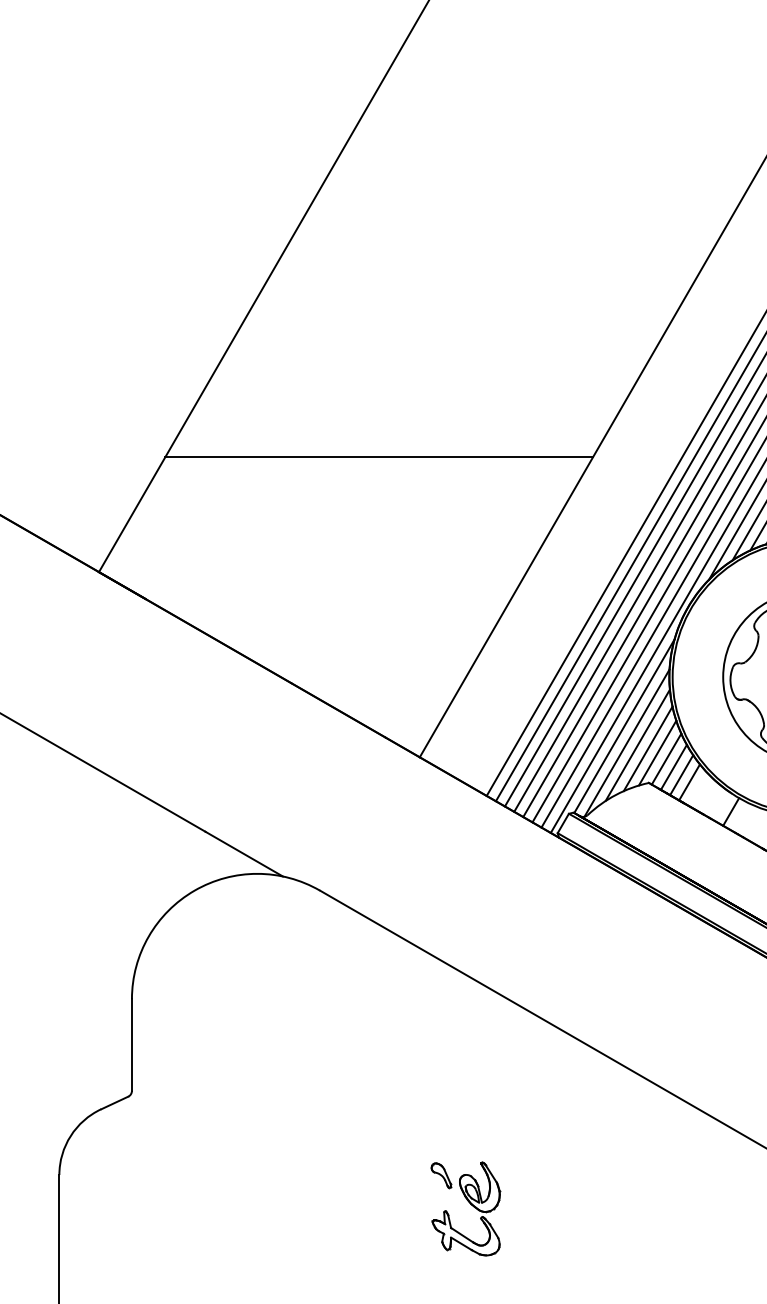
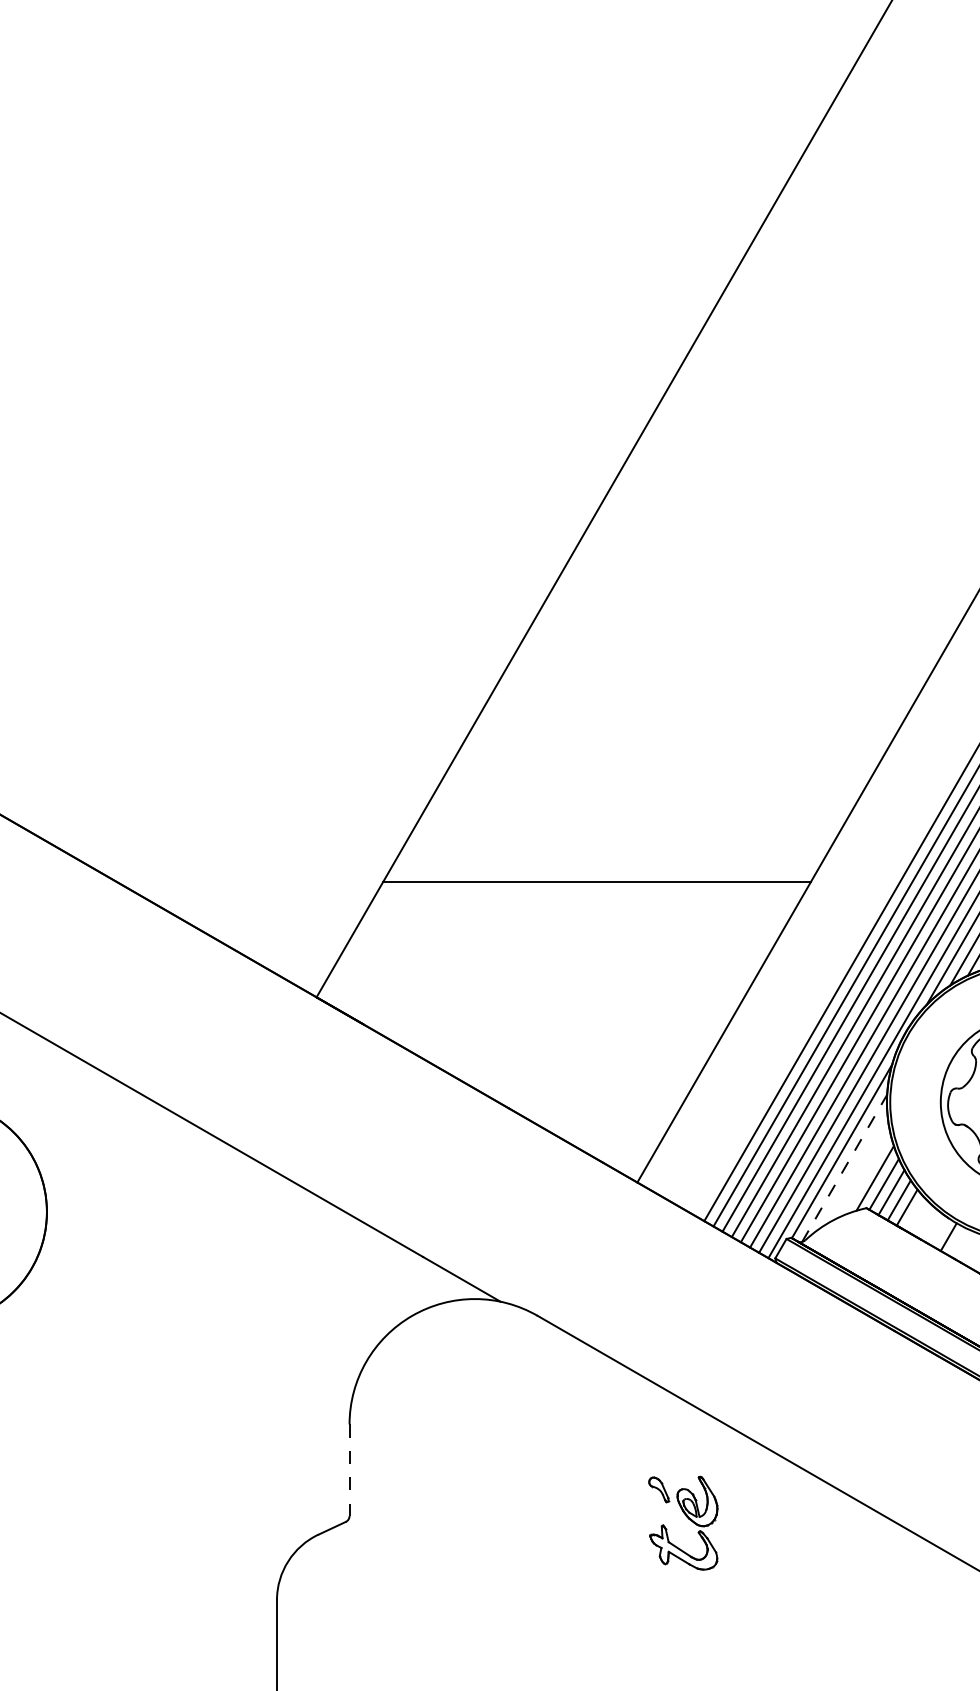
line: (626, 742) -> (844, 1167), solid -> dashed
line: (637, 745) -> (855, 1170), removed
line: (647, 748) -> (865, 1173), removed
line: (131, 1045) -> (349, 1470), solid -> dashed
part: (465, 1208) -> (683, 1522), moved

